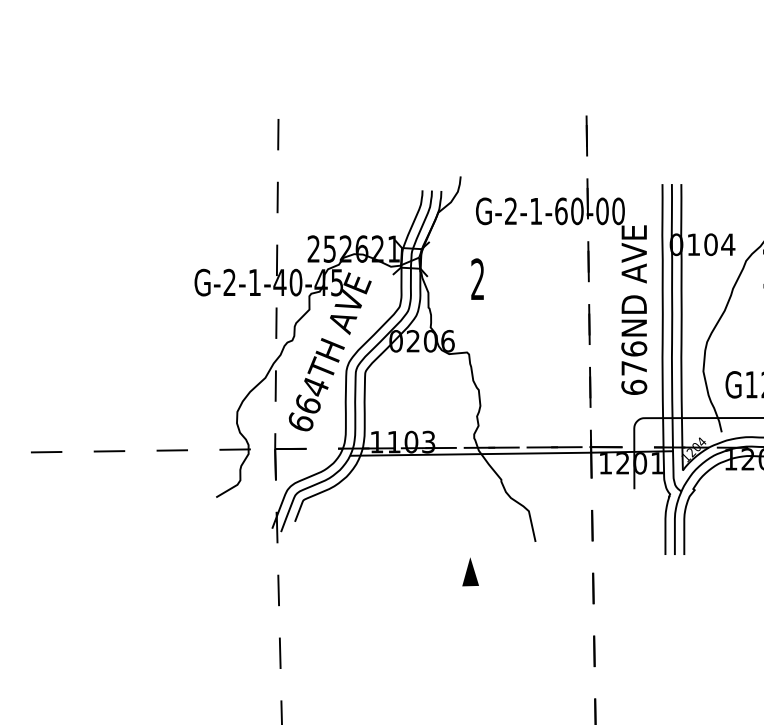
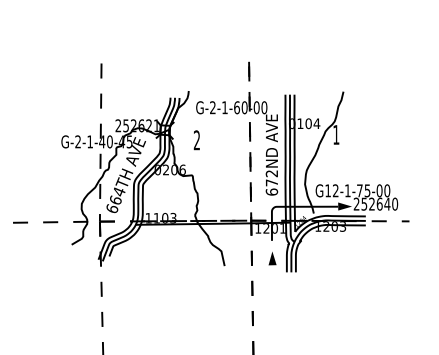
text: (633, 348) -> (271, 173), 676ND -> 672ND
part: (470, 572) -> (272, 258), moved

